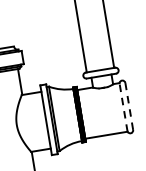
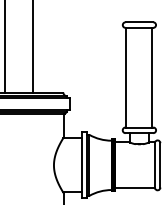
line: (129, 105) -> (160, 164), dashed -> solid
line: (122, 106) -> (154, 164), dashed -> solid

